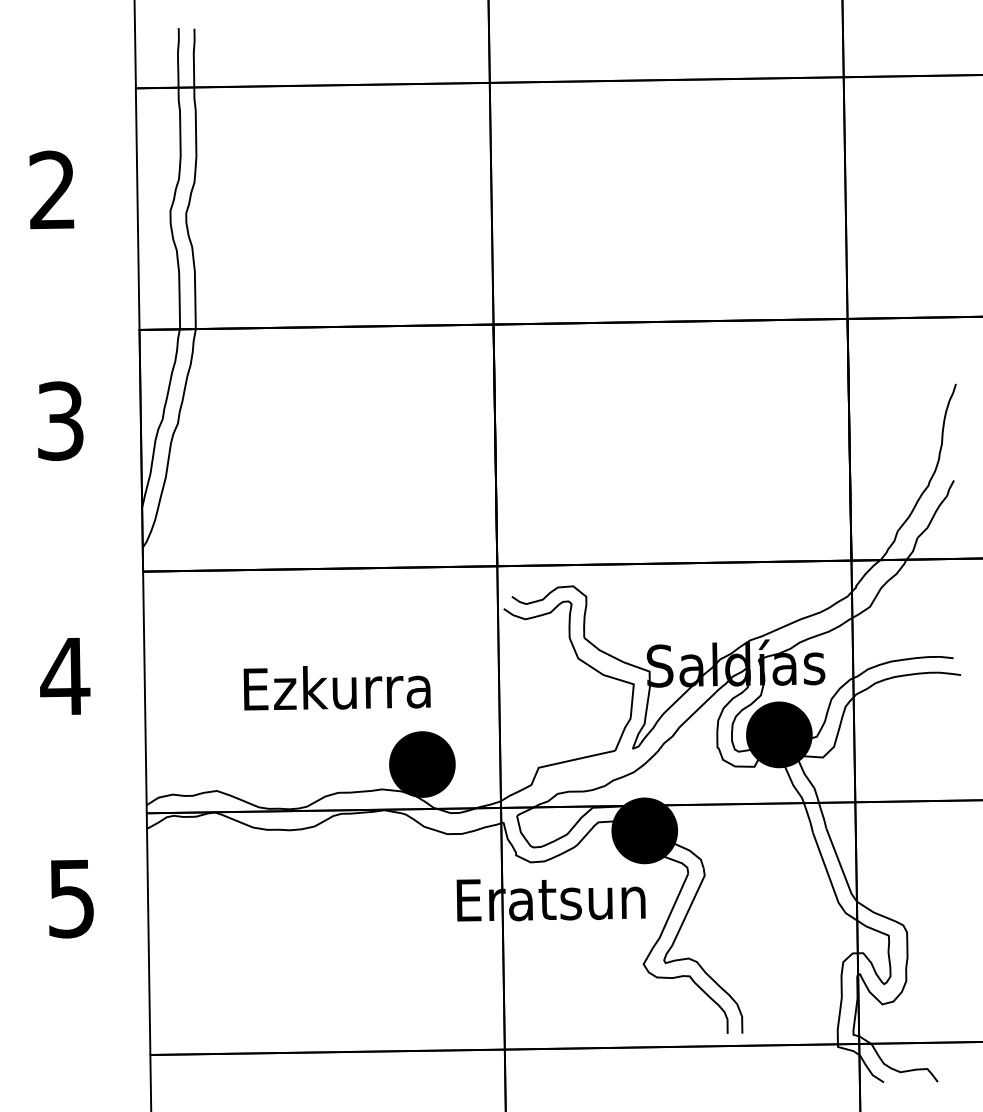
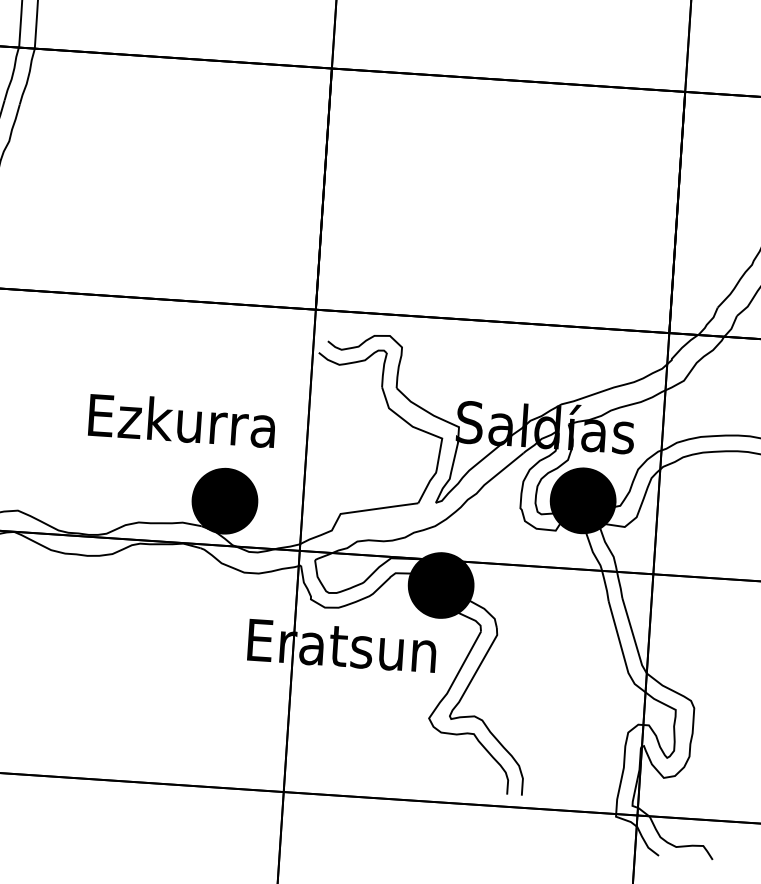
text: (336, 688) -> (181, 421), moved

